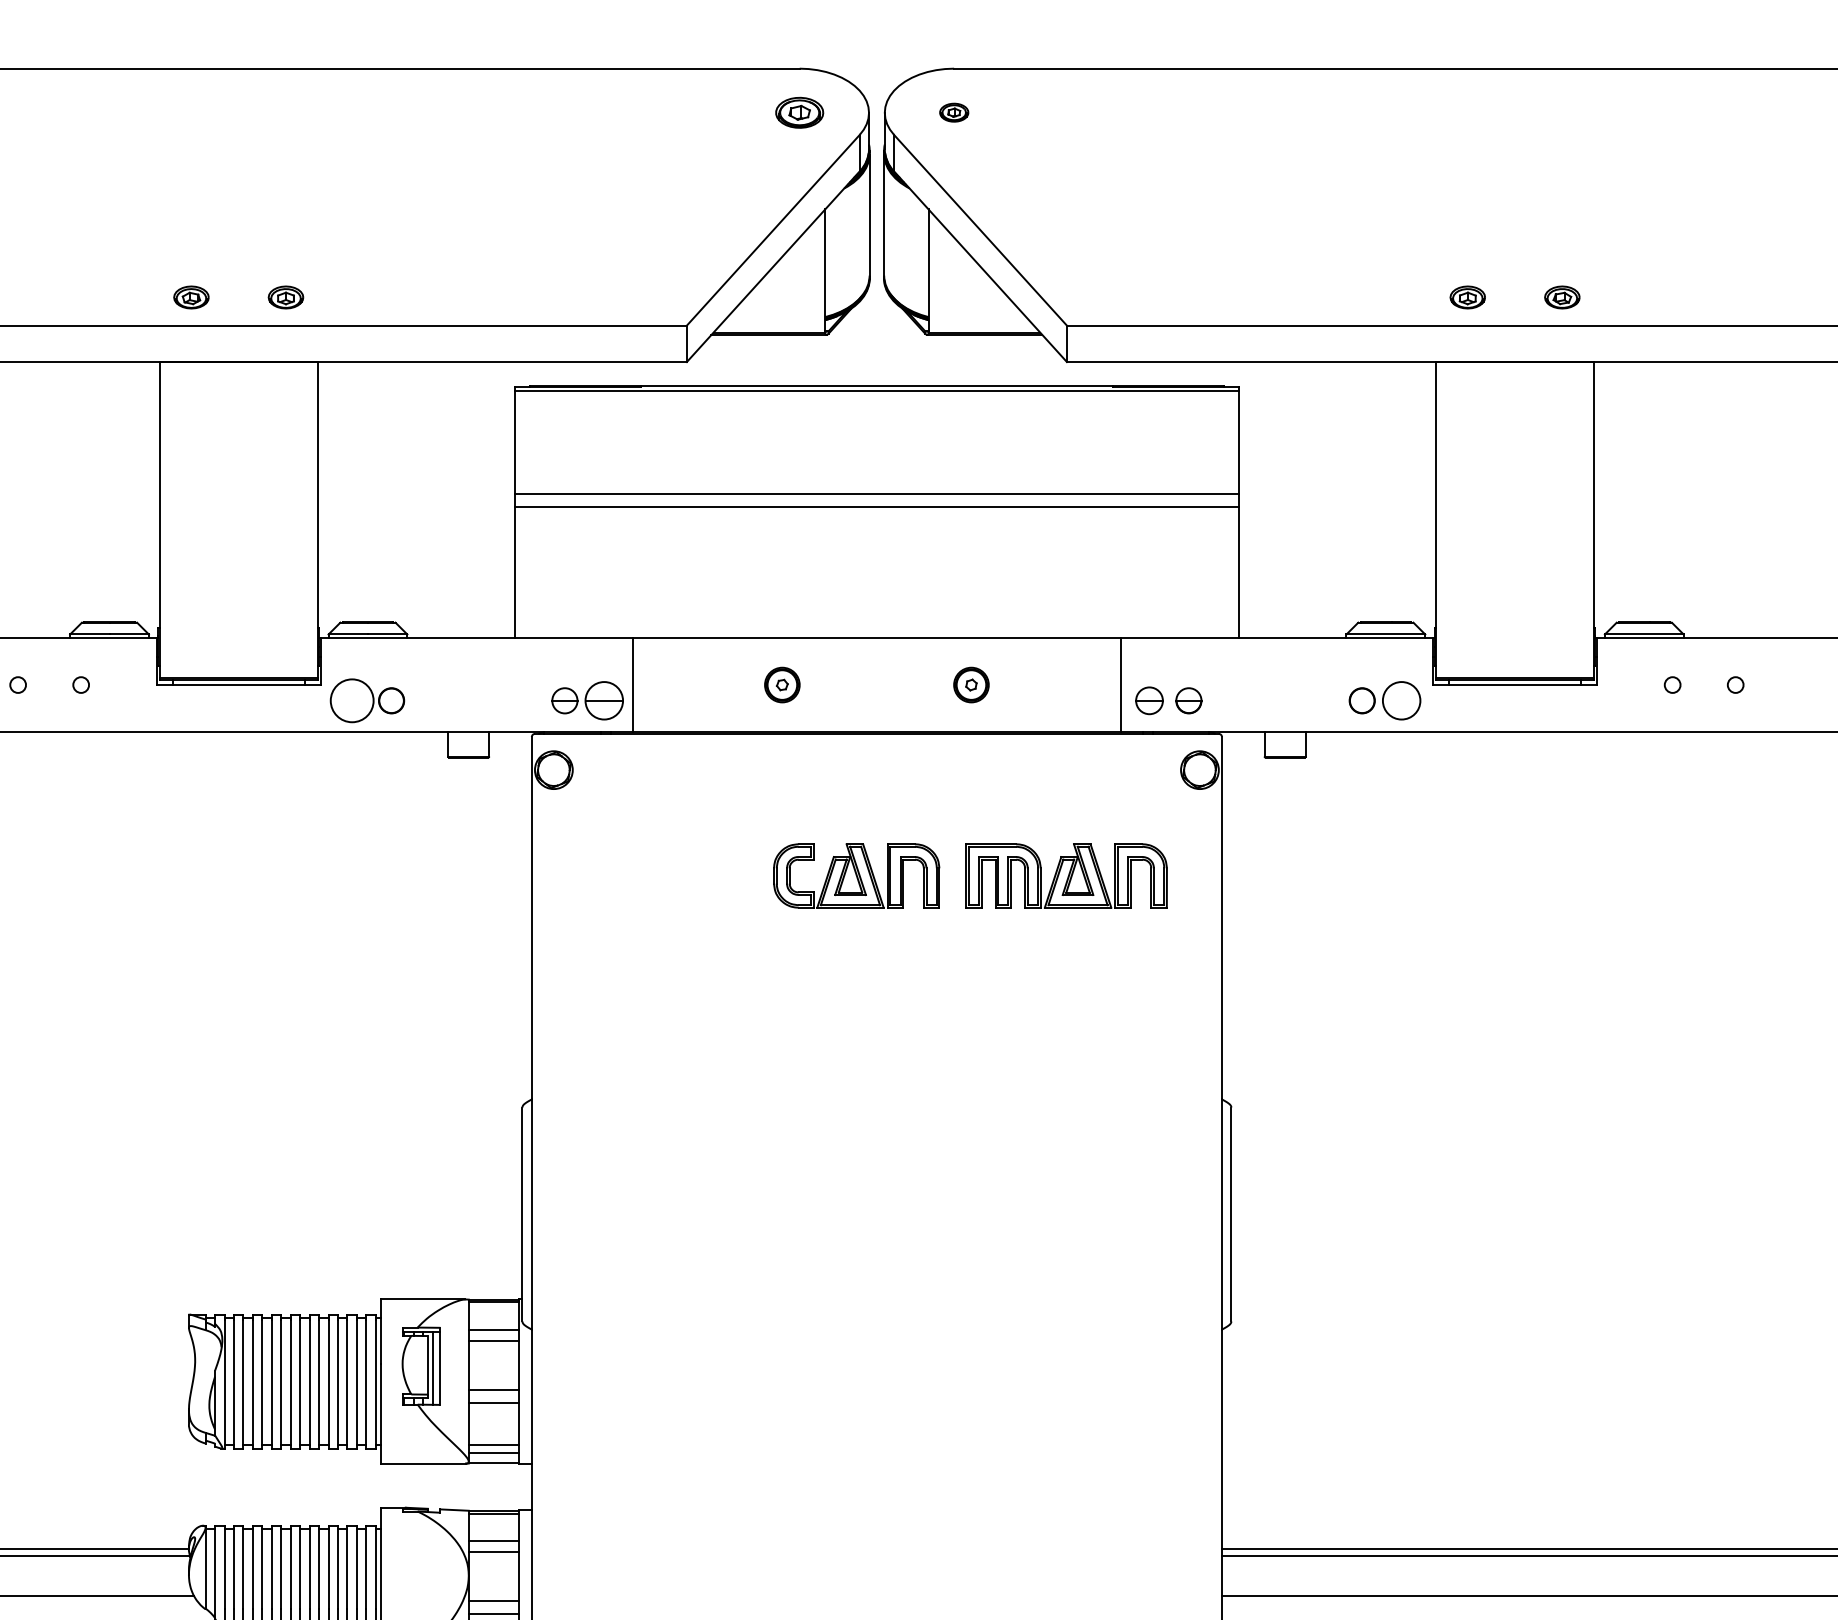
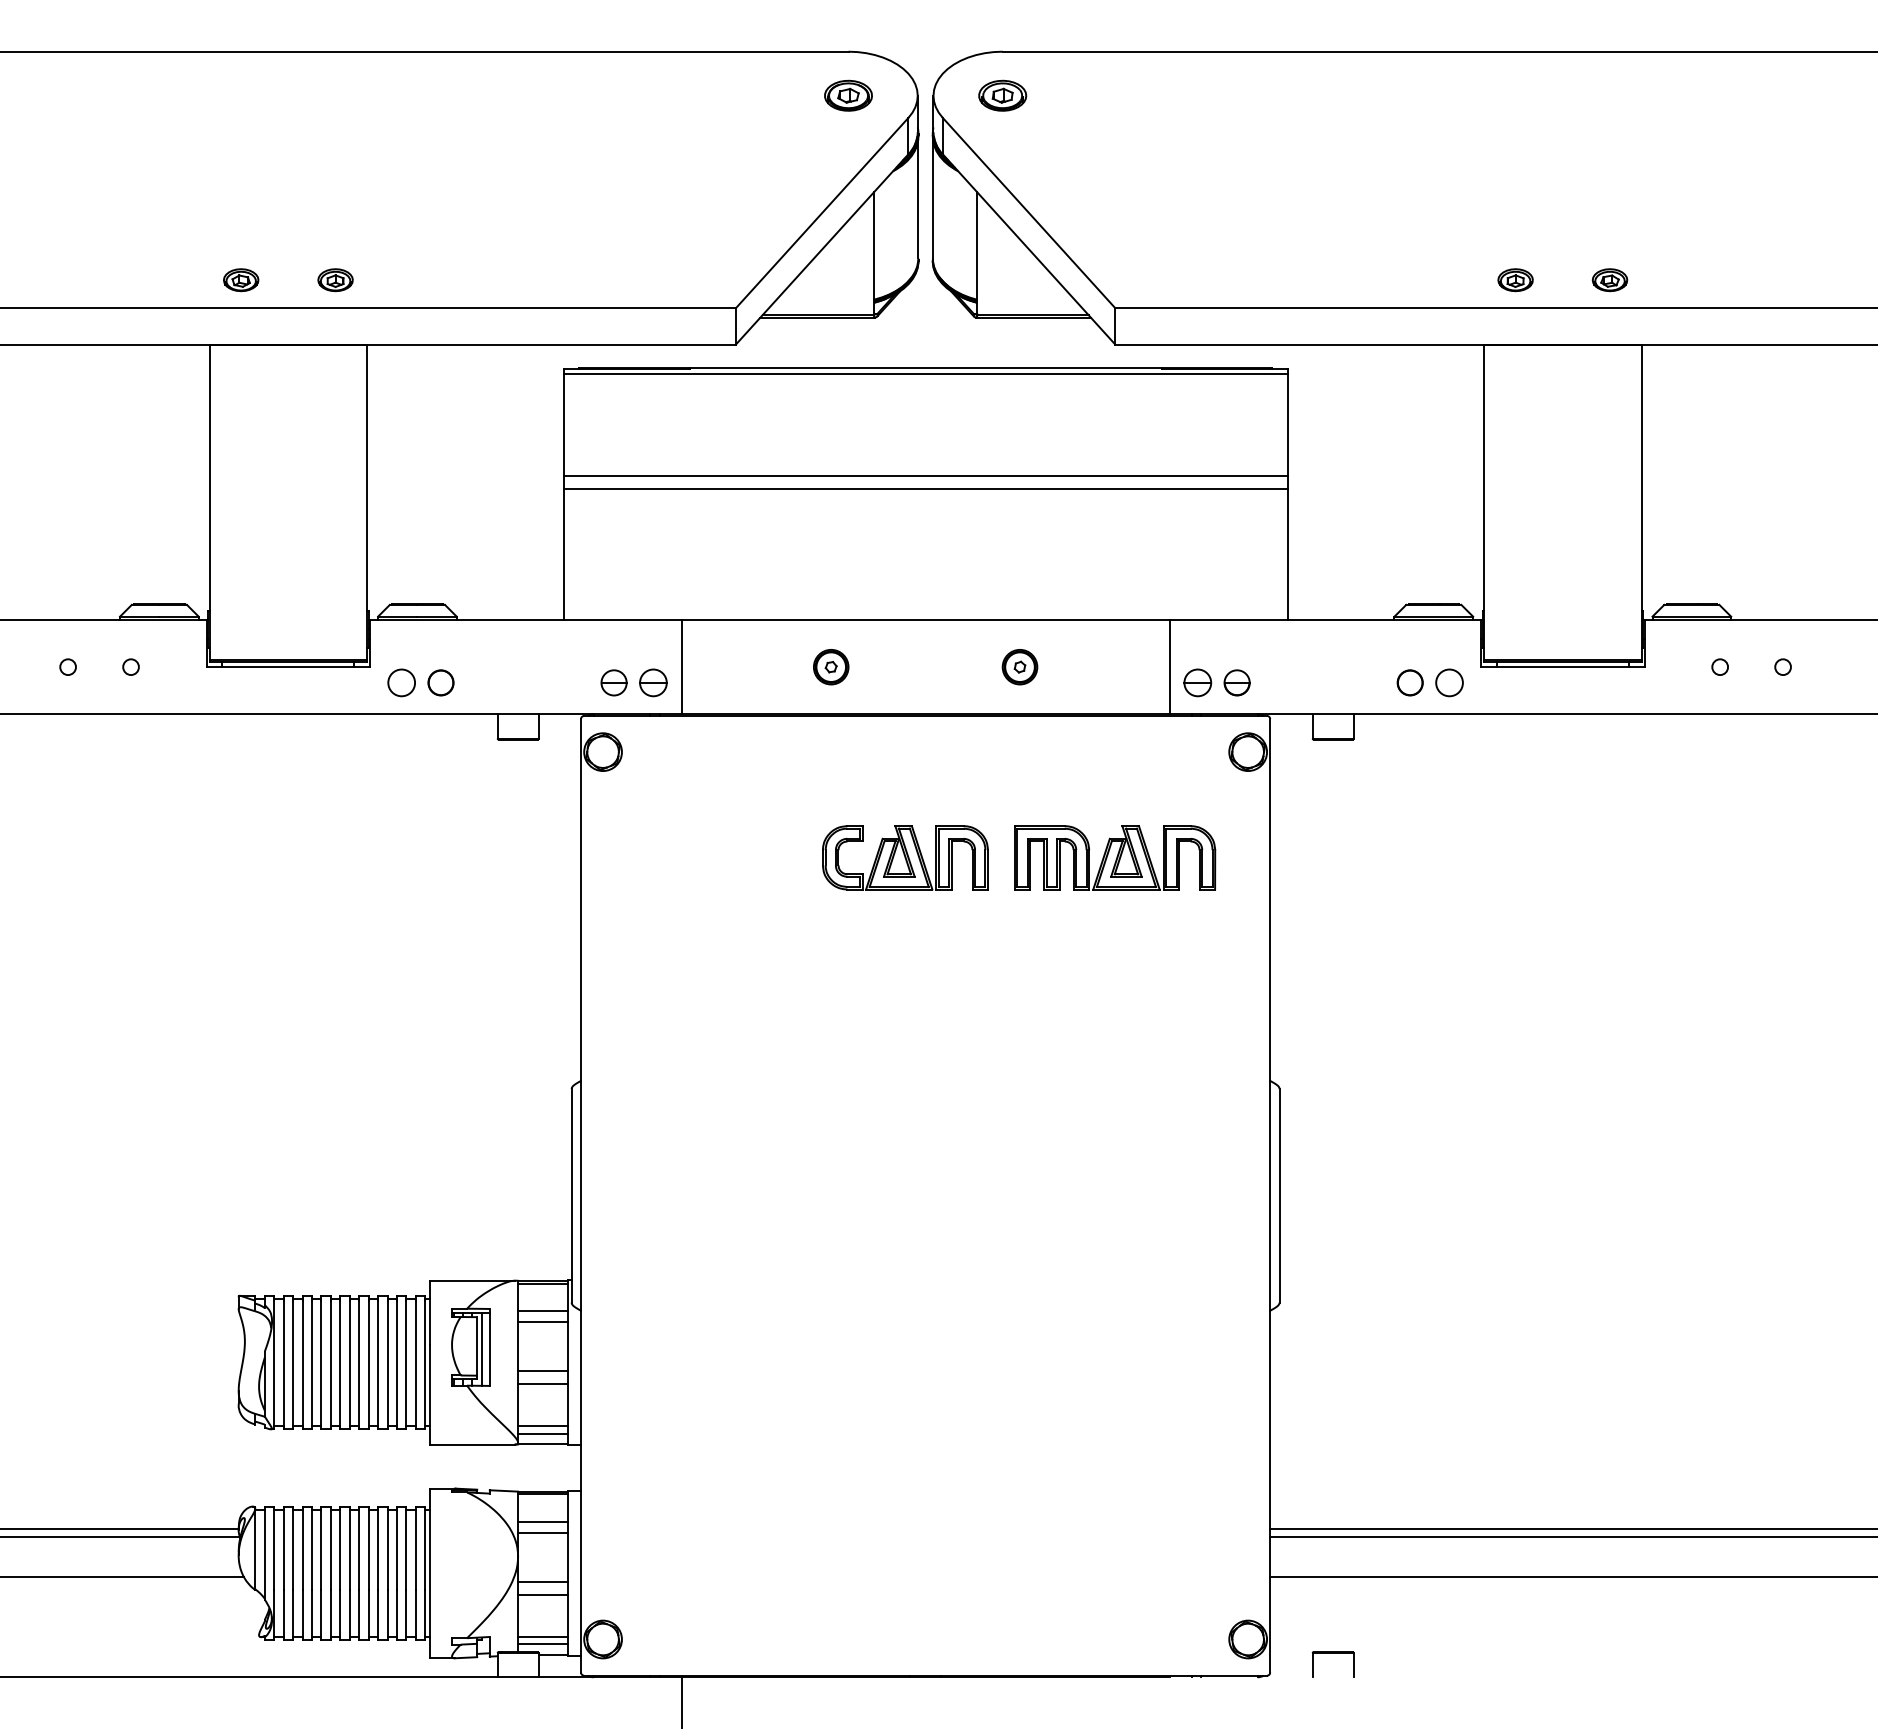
part: (953, 112) -> (1002, 95), size x1.67
circle: (352, 700) -> (401, 682), size x0.62
part: (604, 700) -> (653, 682), size x0.71
circle: (1401, 700) -> (1449, 682), size x0.71

